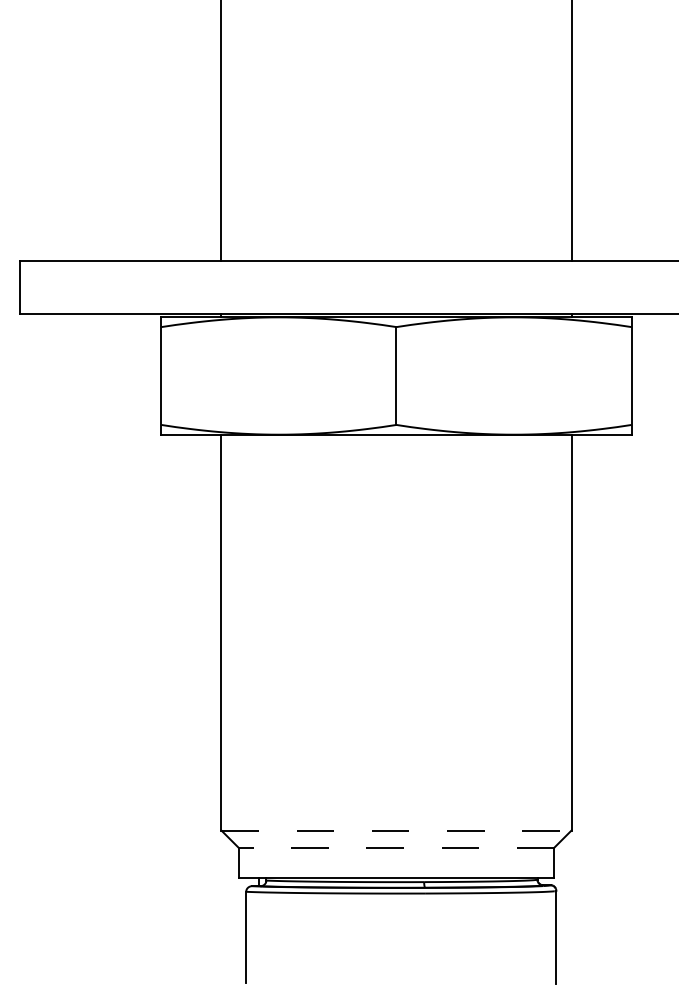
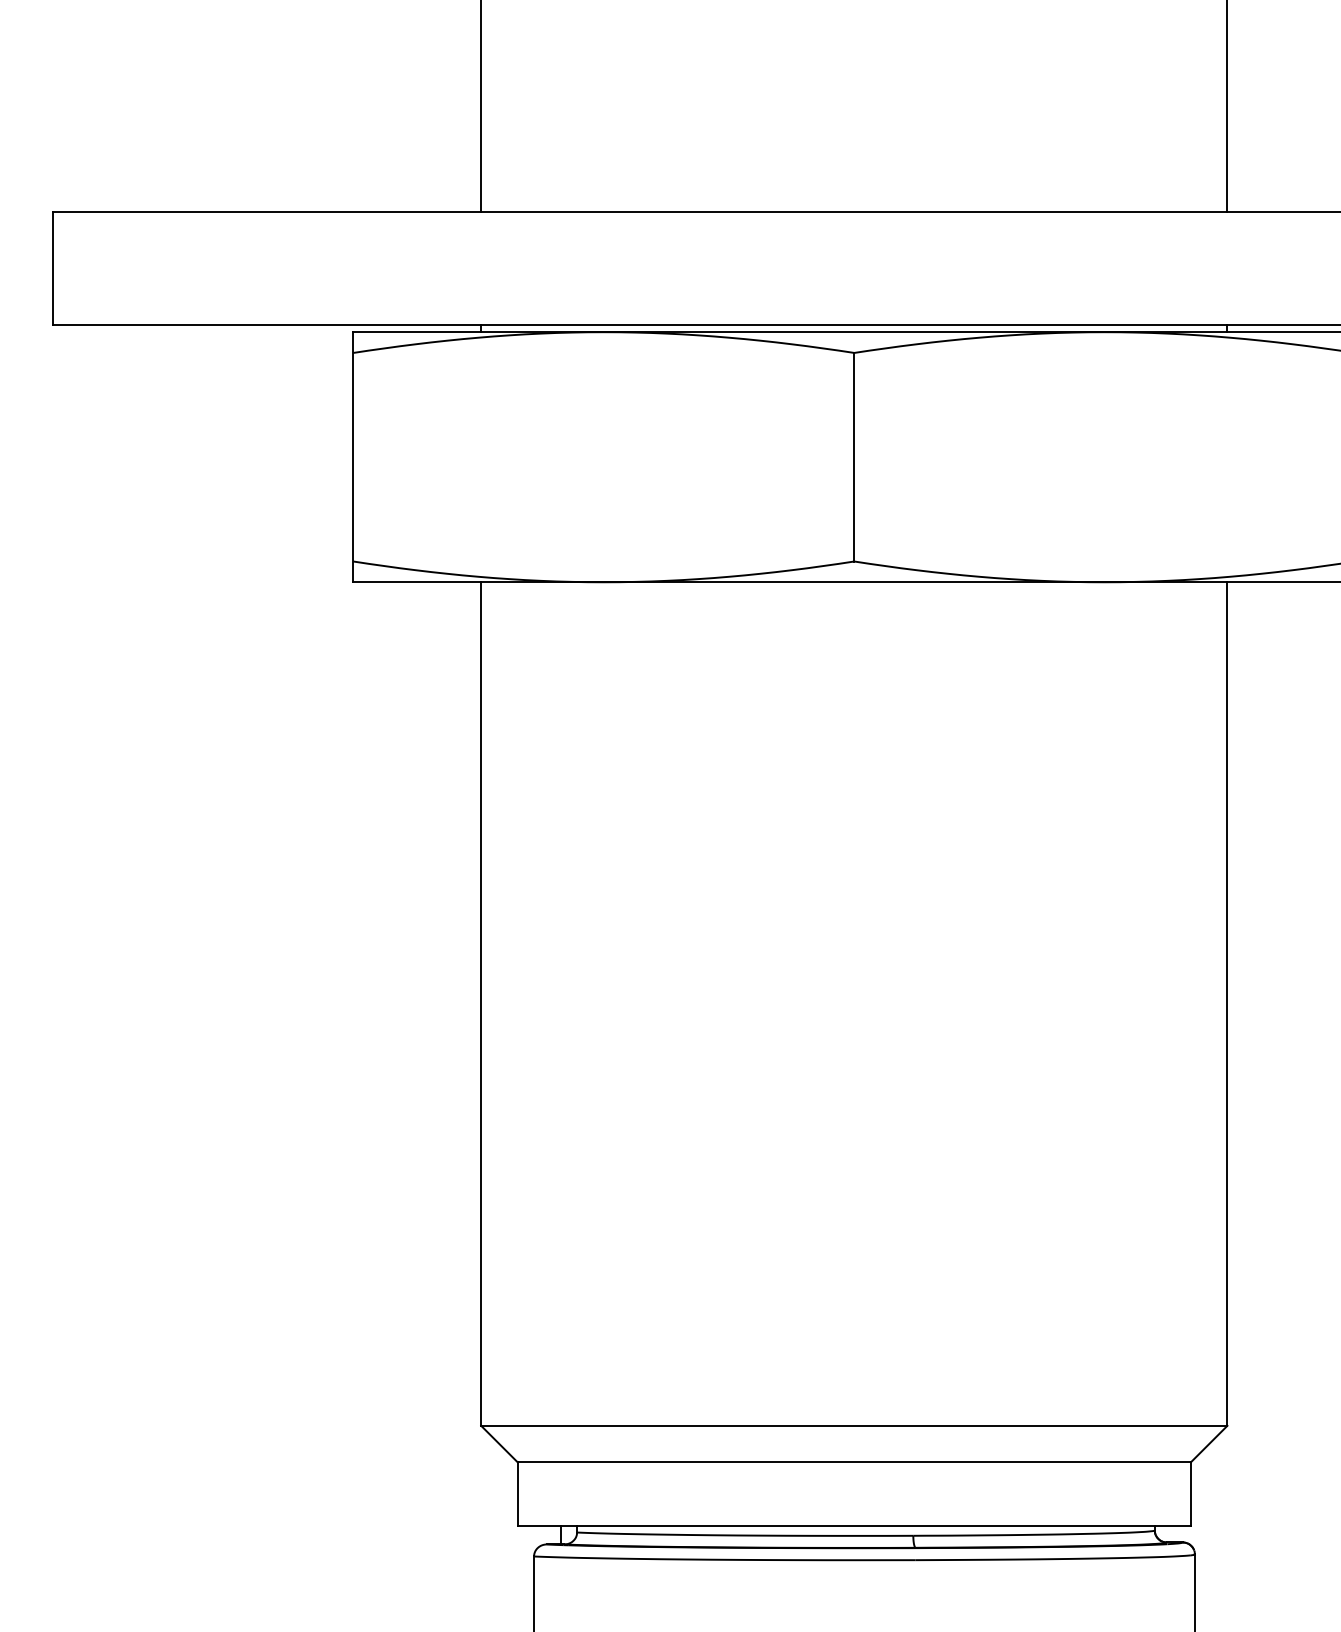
line: (396, 830) -> (854, 1425), dashed -> solid
line: (396, 847) -> (854, 1462), dashed -> solid

